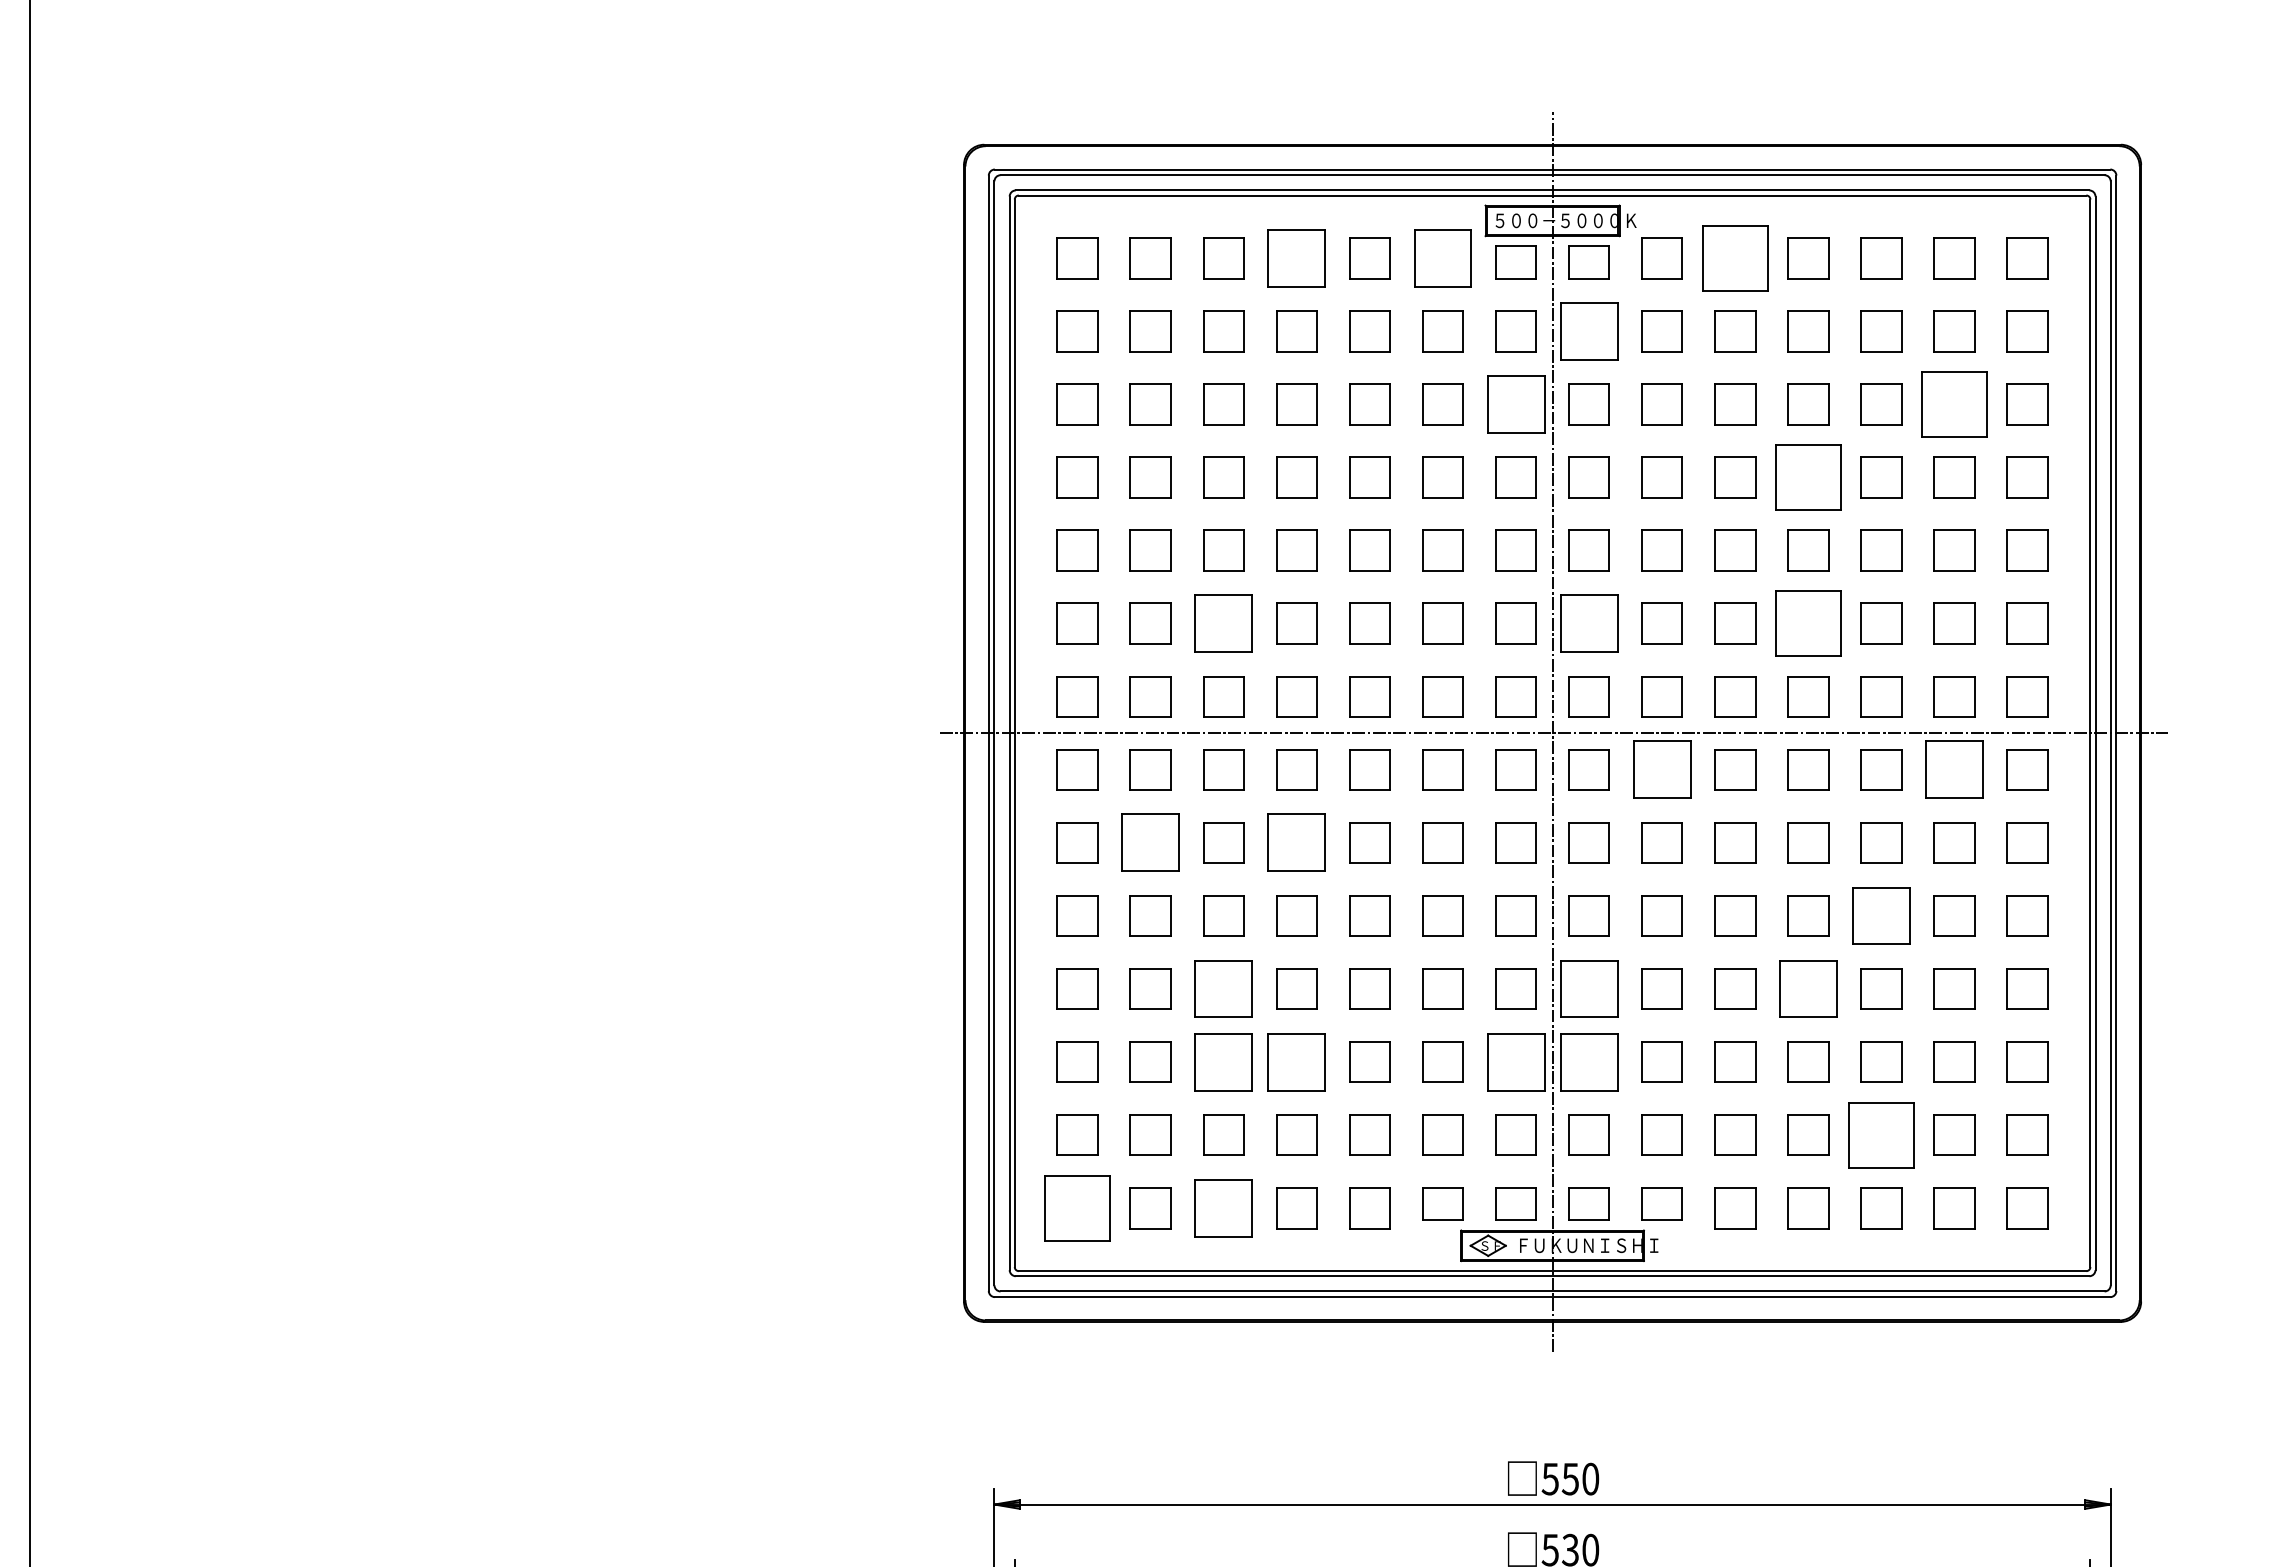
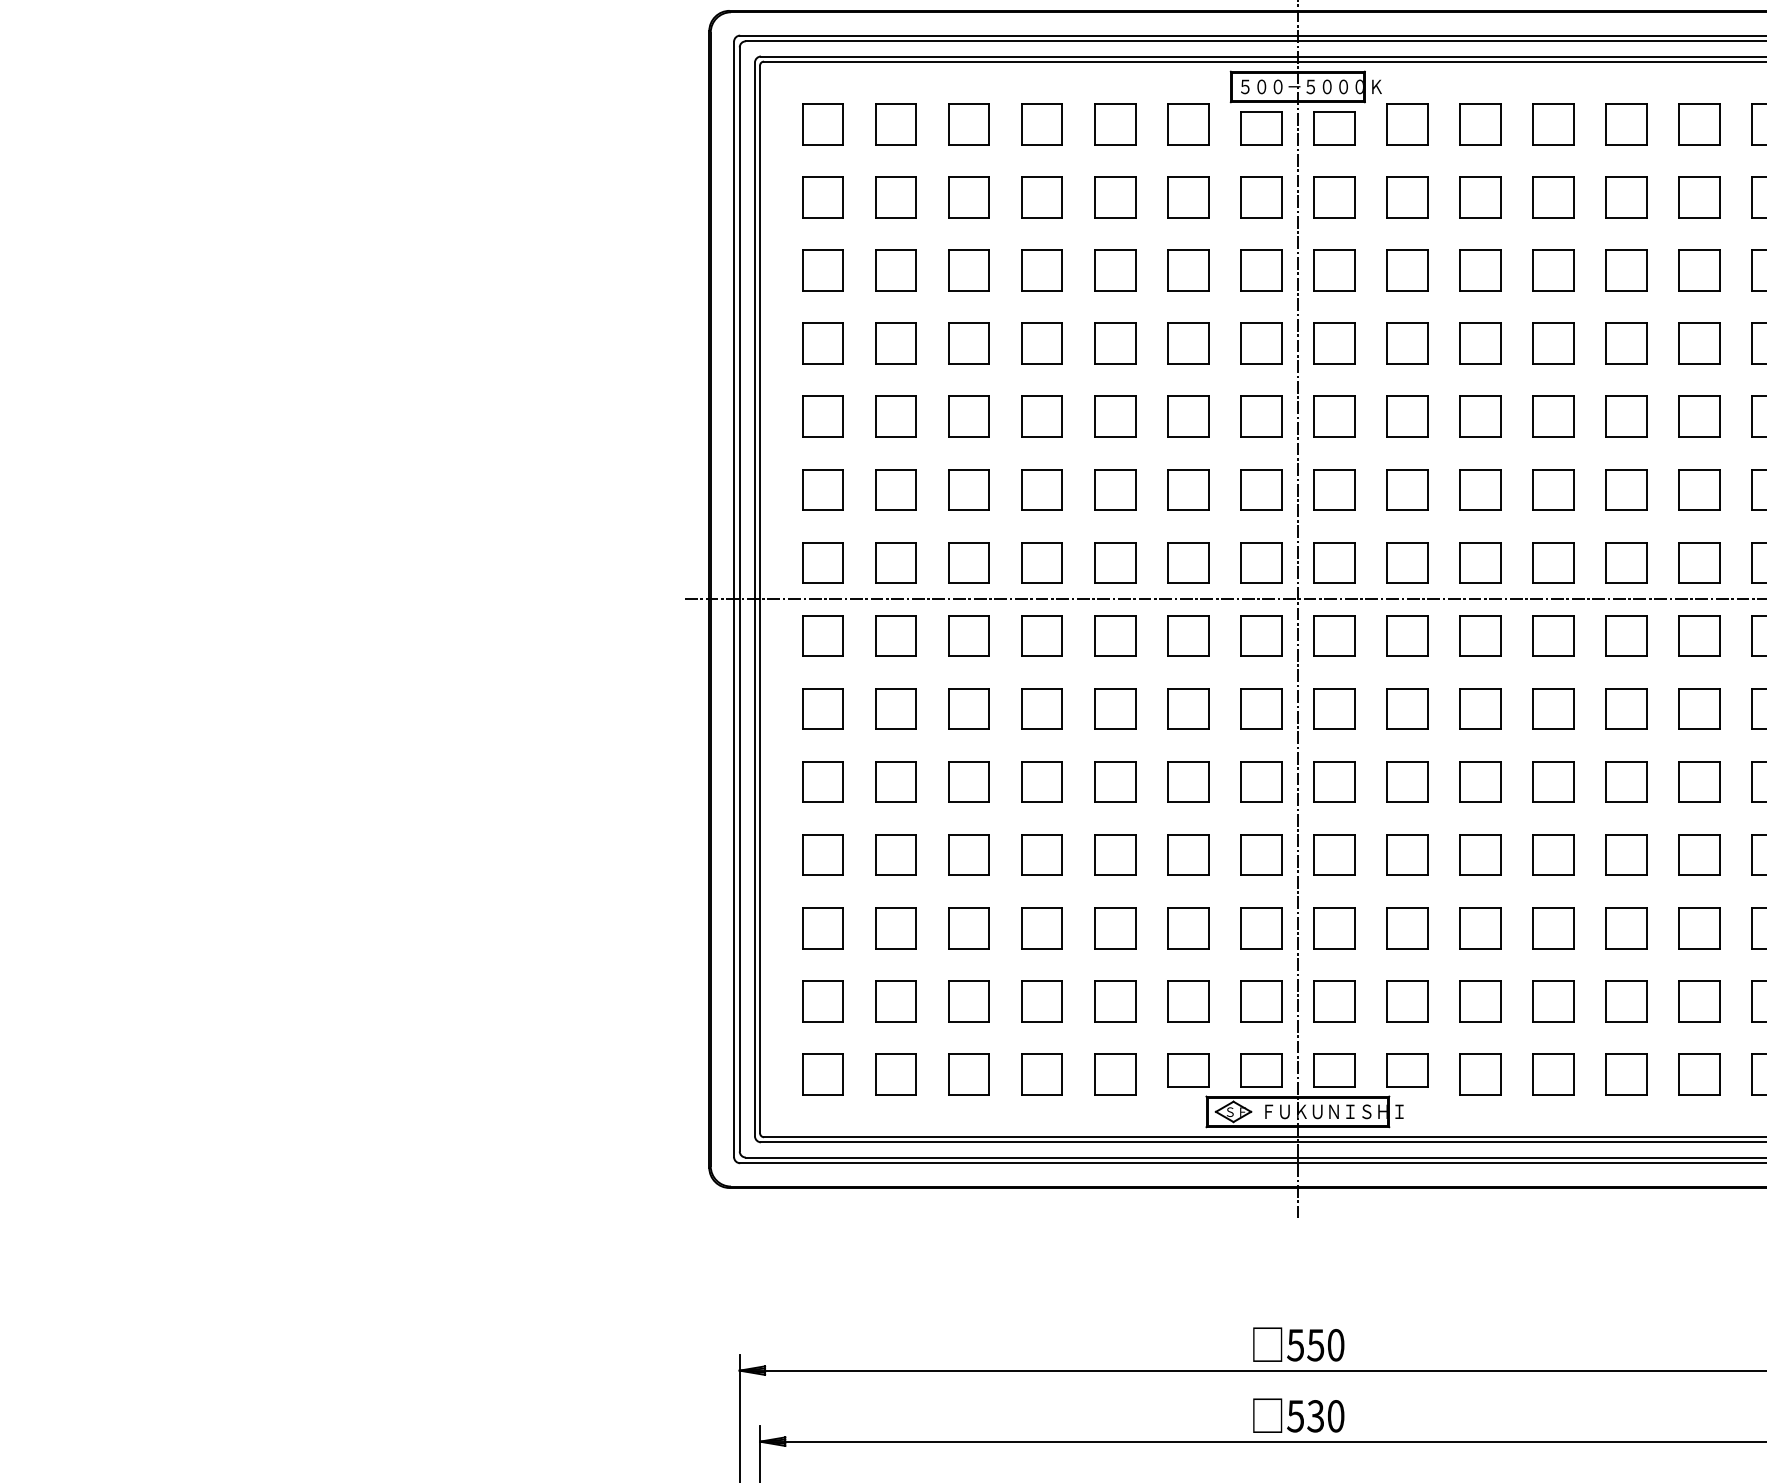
part: (1296, 258) -> (1041, 124), size x0.71
part: (1442, 258) -> (1187, 124), size x0.71
part: (1735, 258) -> (1480, 124), size x0.62
part: (1588, 331) -> (1333, 197), size x0.71
part: (1515, 404) -> (1260, 270), size x0.71
part: (1954, 404) -> (1699, 270), size x0.62
part: (1808, 477) -> (1553, 343), size x0.62
part: (1223, 623) -> (968, 489), size x0.71
part: (1588, 623) -> (1333, 489), size x0.71
part: (1808, 623) -> (1553, 489), size x0.62
part: (1661, 769) -> (1406, 635), size x0.71
part: (1954, 769) -> (1699, 635), size x0.71
part: (1150, 842) -> (895, 708), size x0.71
part: (1296, 842) -> (1041, 708), size x0.71
part: (1881, 915) -> (1626, 781), size x0.71
part: (1223, 988) -> (968, 854), size x0.71
part: (1588, 988) -> (1333, 854), size x0.71
part: (1808, 988) -> (1553, 854), size x0.71
part: (1223, 1061) -> (968, 927), size x0.71
part: (1296, 1061) -> (1041, 927), size x0.71
part: (1515, 1061) -> (1260, 927), size x0.71
part: (1588, 1061) -> (1333, 927), size x0.71
part: (1881, 1134) -> (1626, 1000), size x0.62
part: (1077, 1208) -> (822, 1074), size x0.62
part: (1223, 1208) -> (968, 1074), size x0.71

